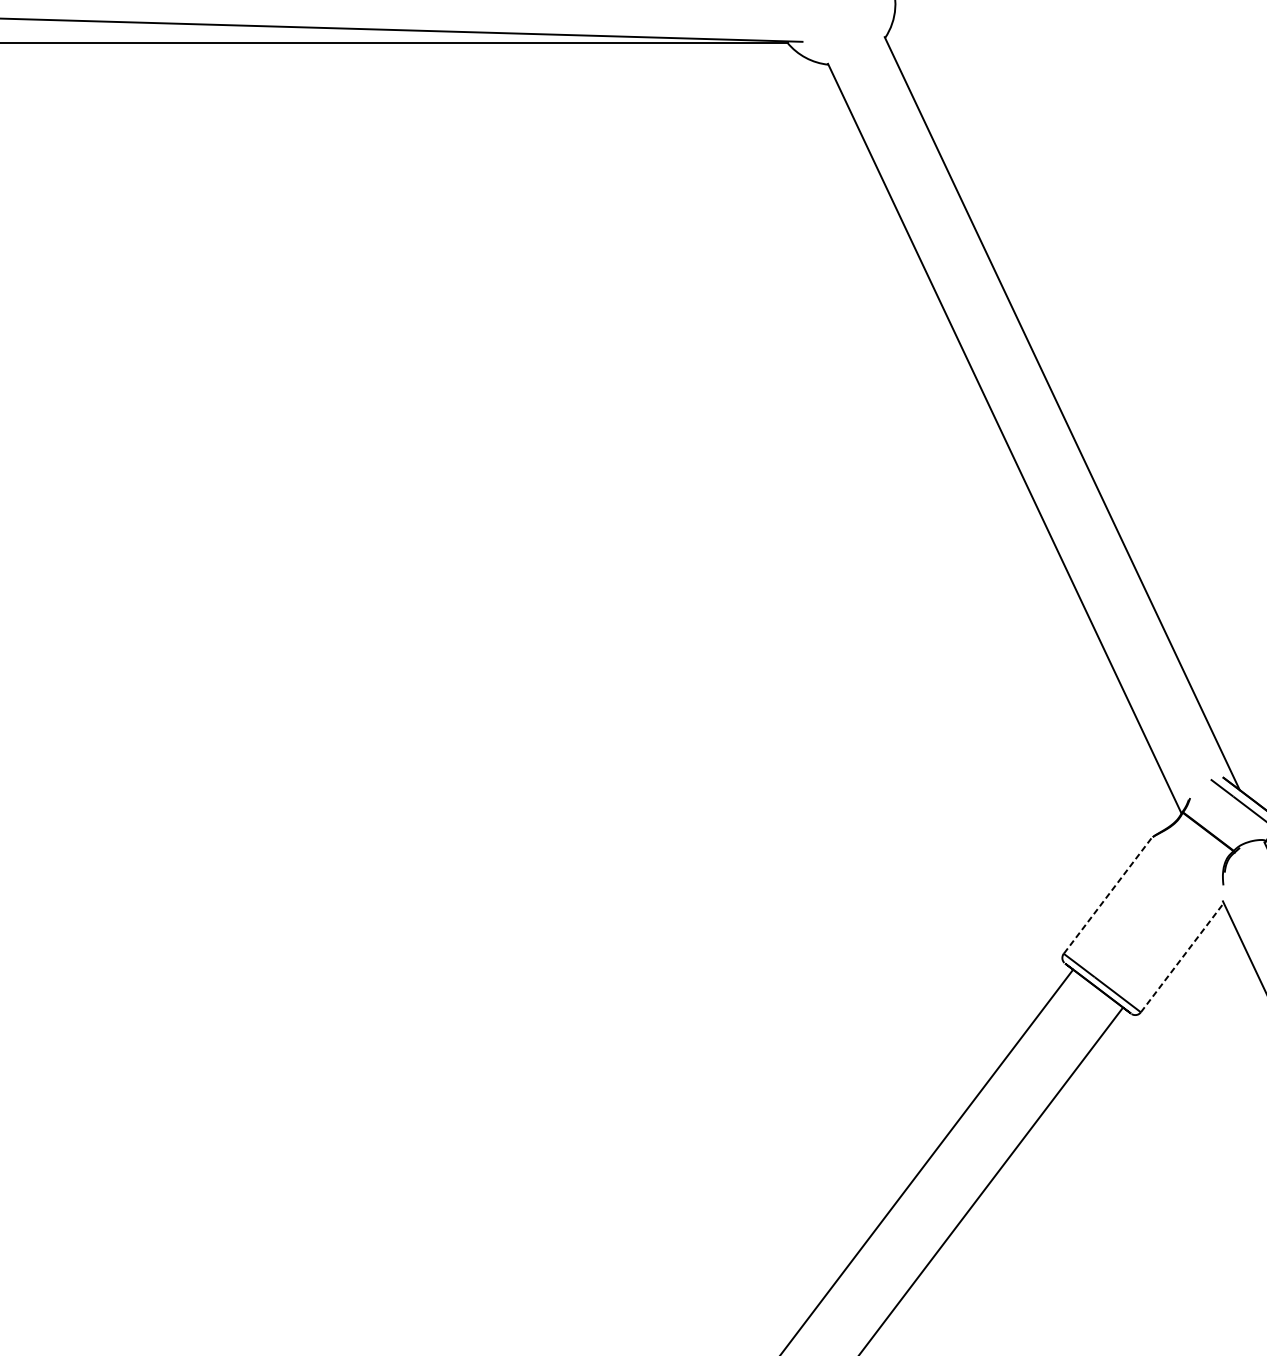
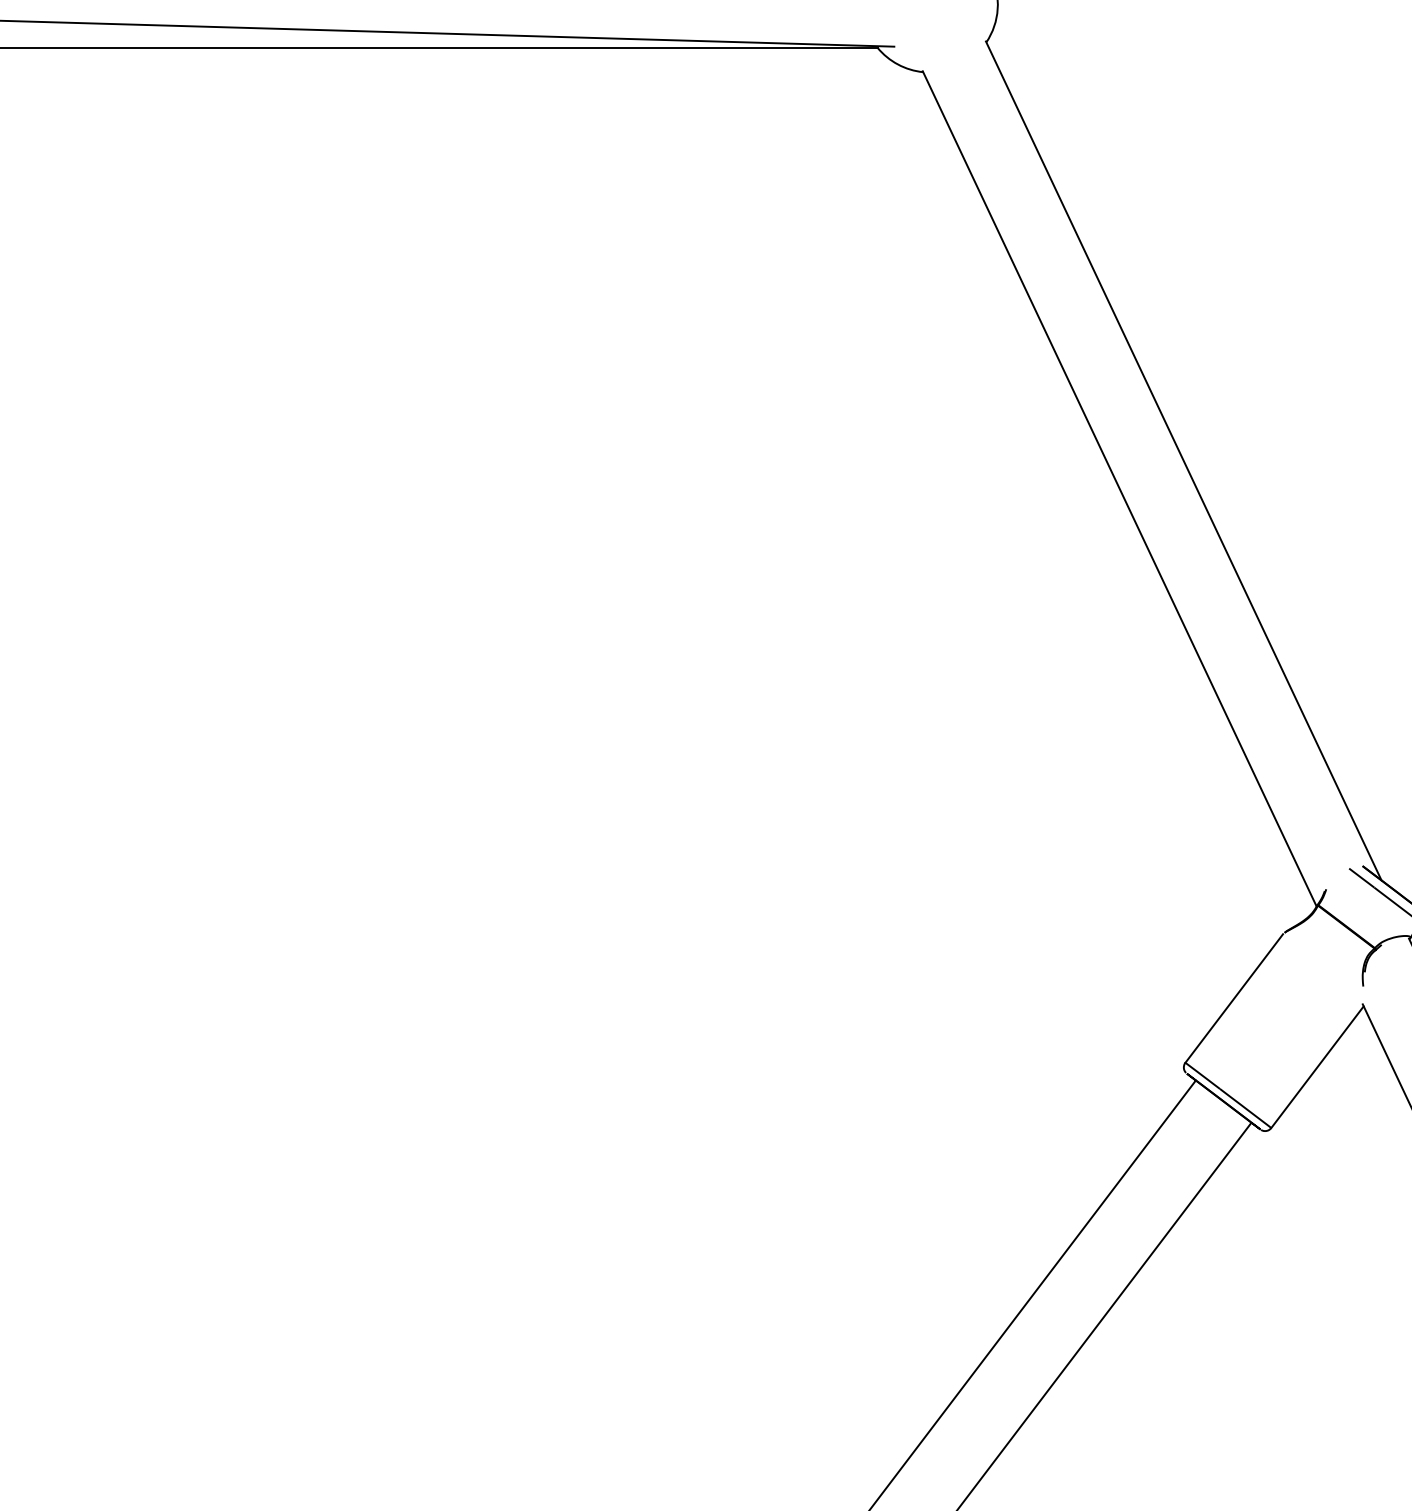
line: (1107, 896) -> (1234, 998), dashed -> solid
line: (1182, 957) -> (1317, 1066), dashed -> solid

